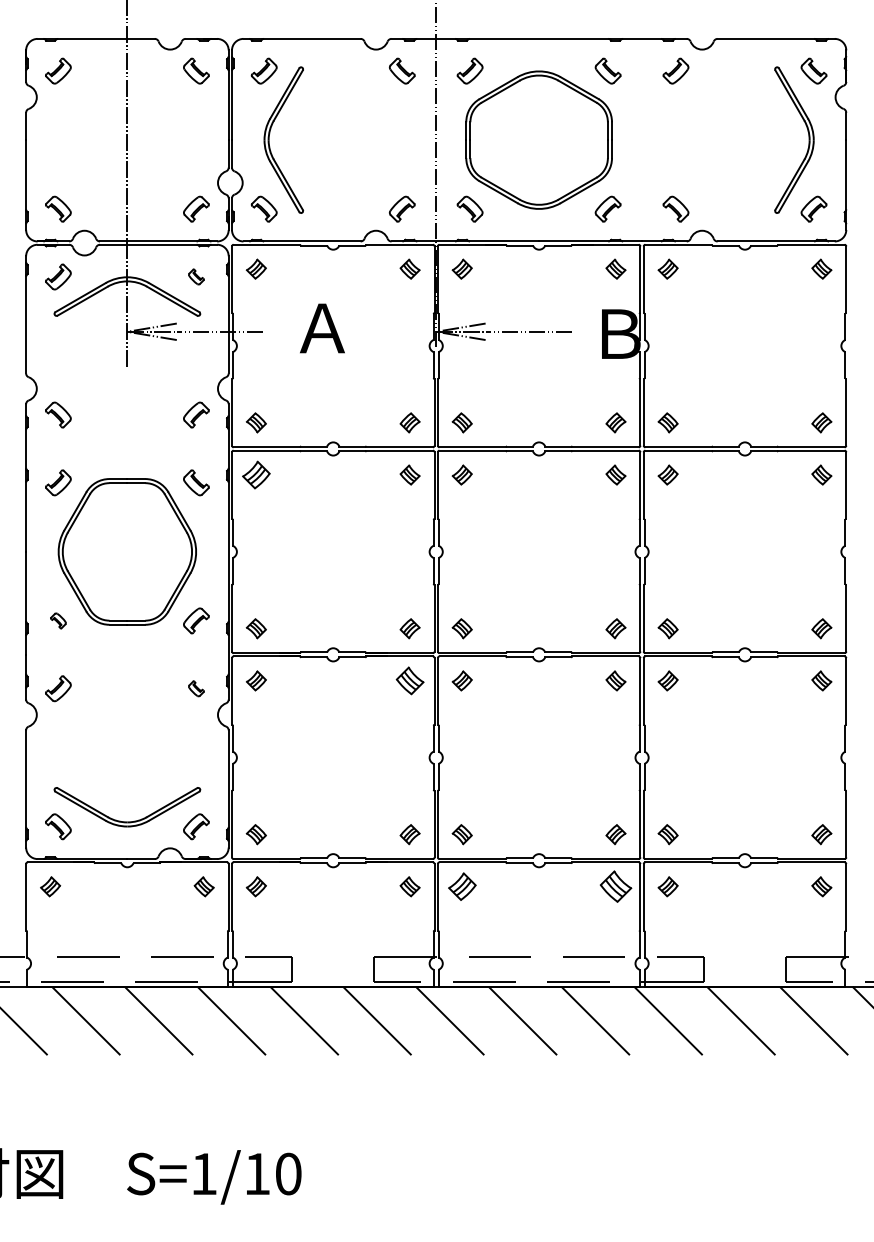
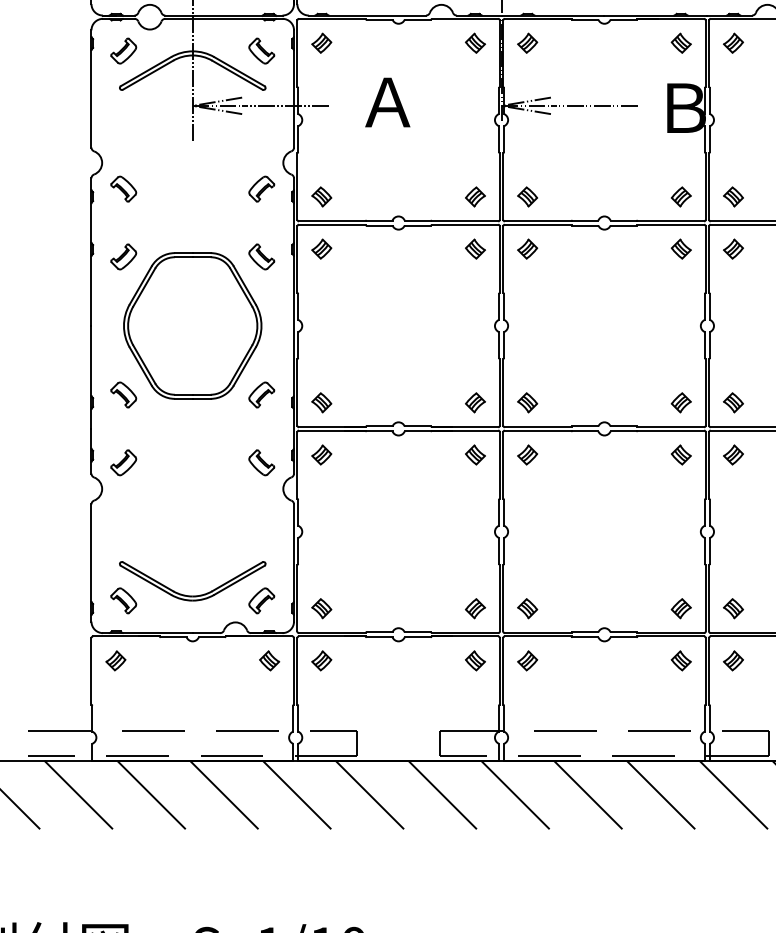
part: (196, 276) -> (261, 50), size x1.67
part: (256, 474) -> (321, 248), size x0.71
part: (58, 620) -> (123, 394), size x1.67
part: (409, 680) -> (474, 454), size x0.71
part: (196, 688) -> (261, 462), size x1.67
part: (461, 886) -> (526, 660), size x0.71
part: (615, 886) -> (680, 660), size x0.62

